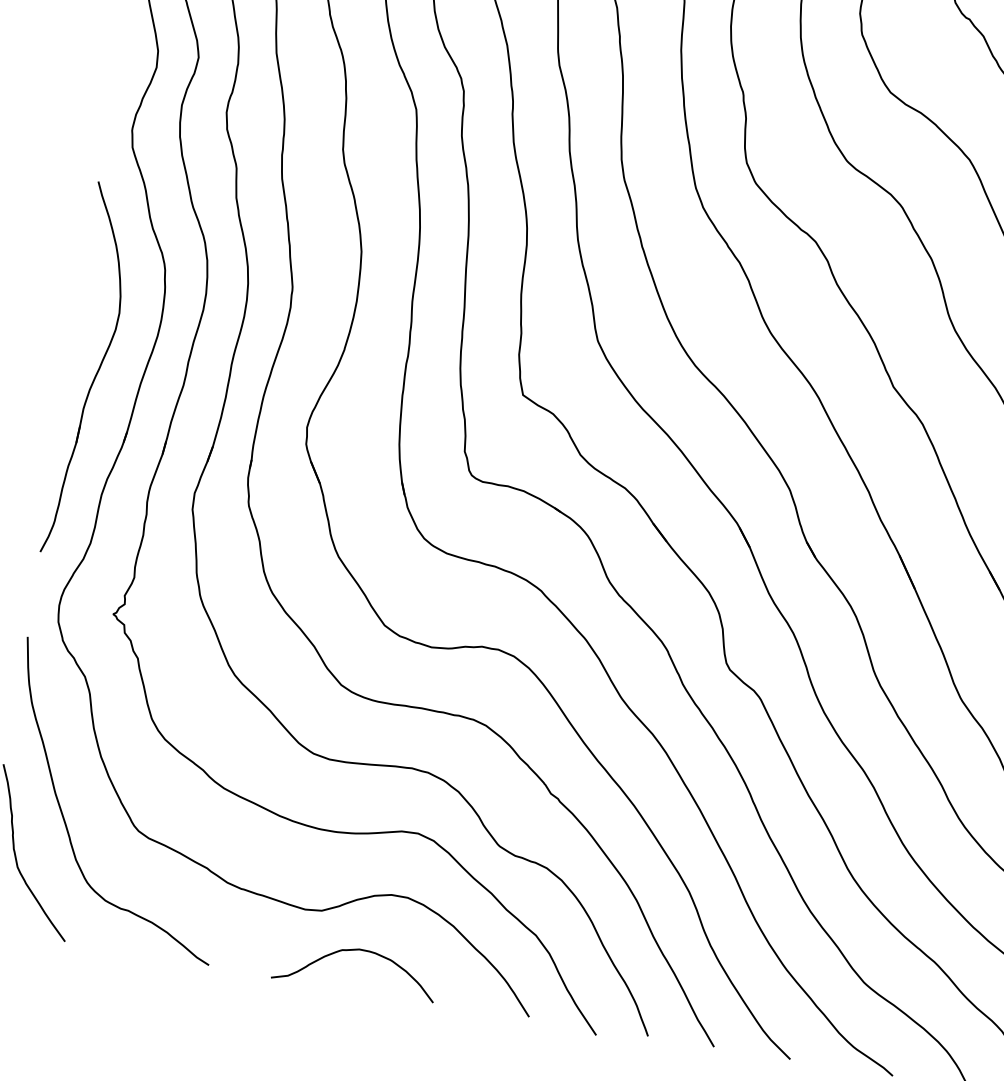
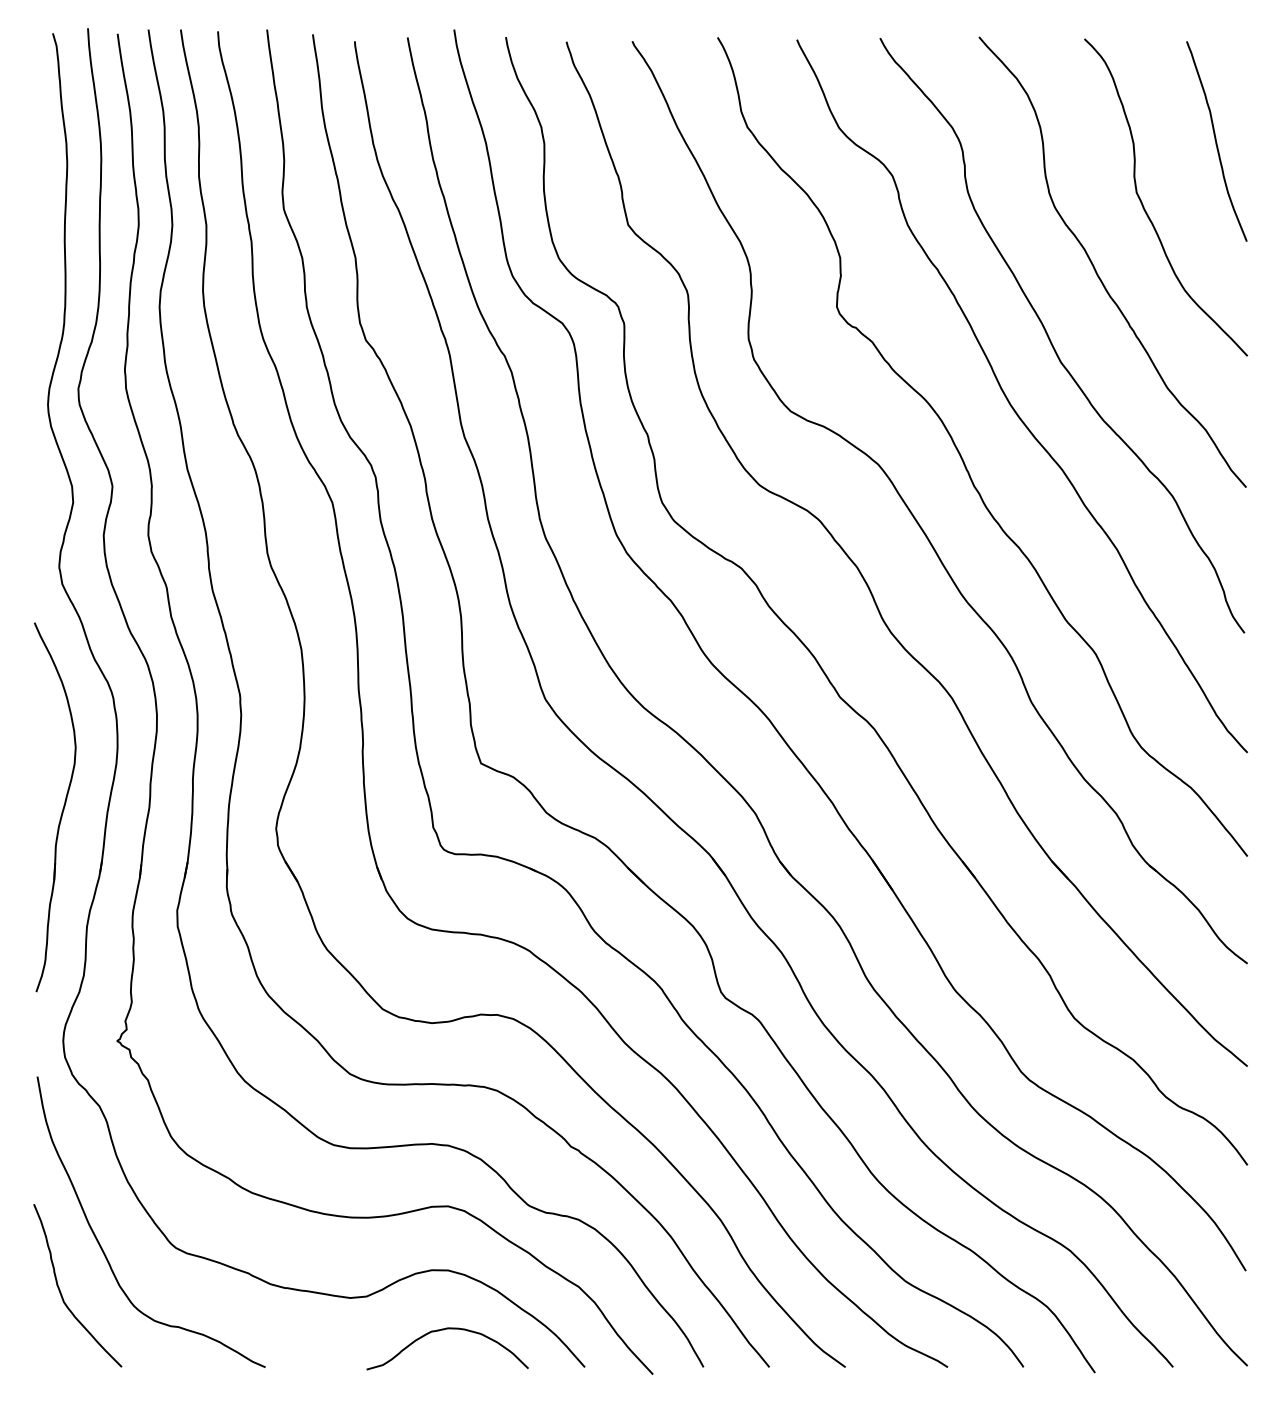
curve: (354, 950) -> (443, 1330), moved

